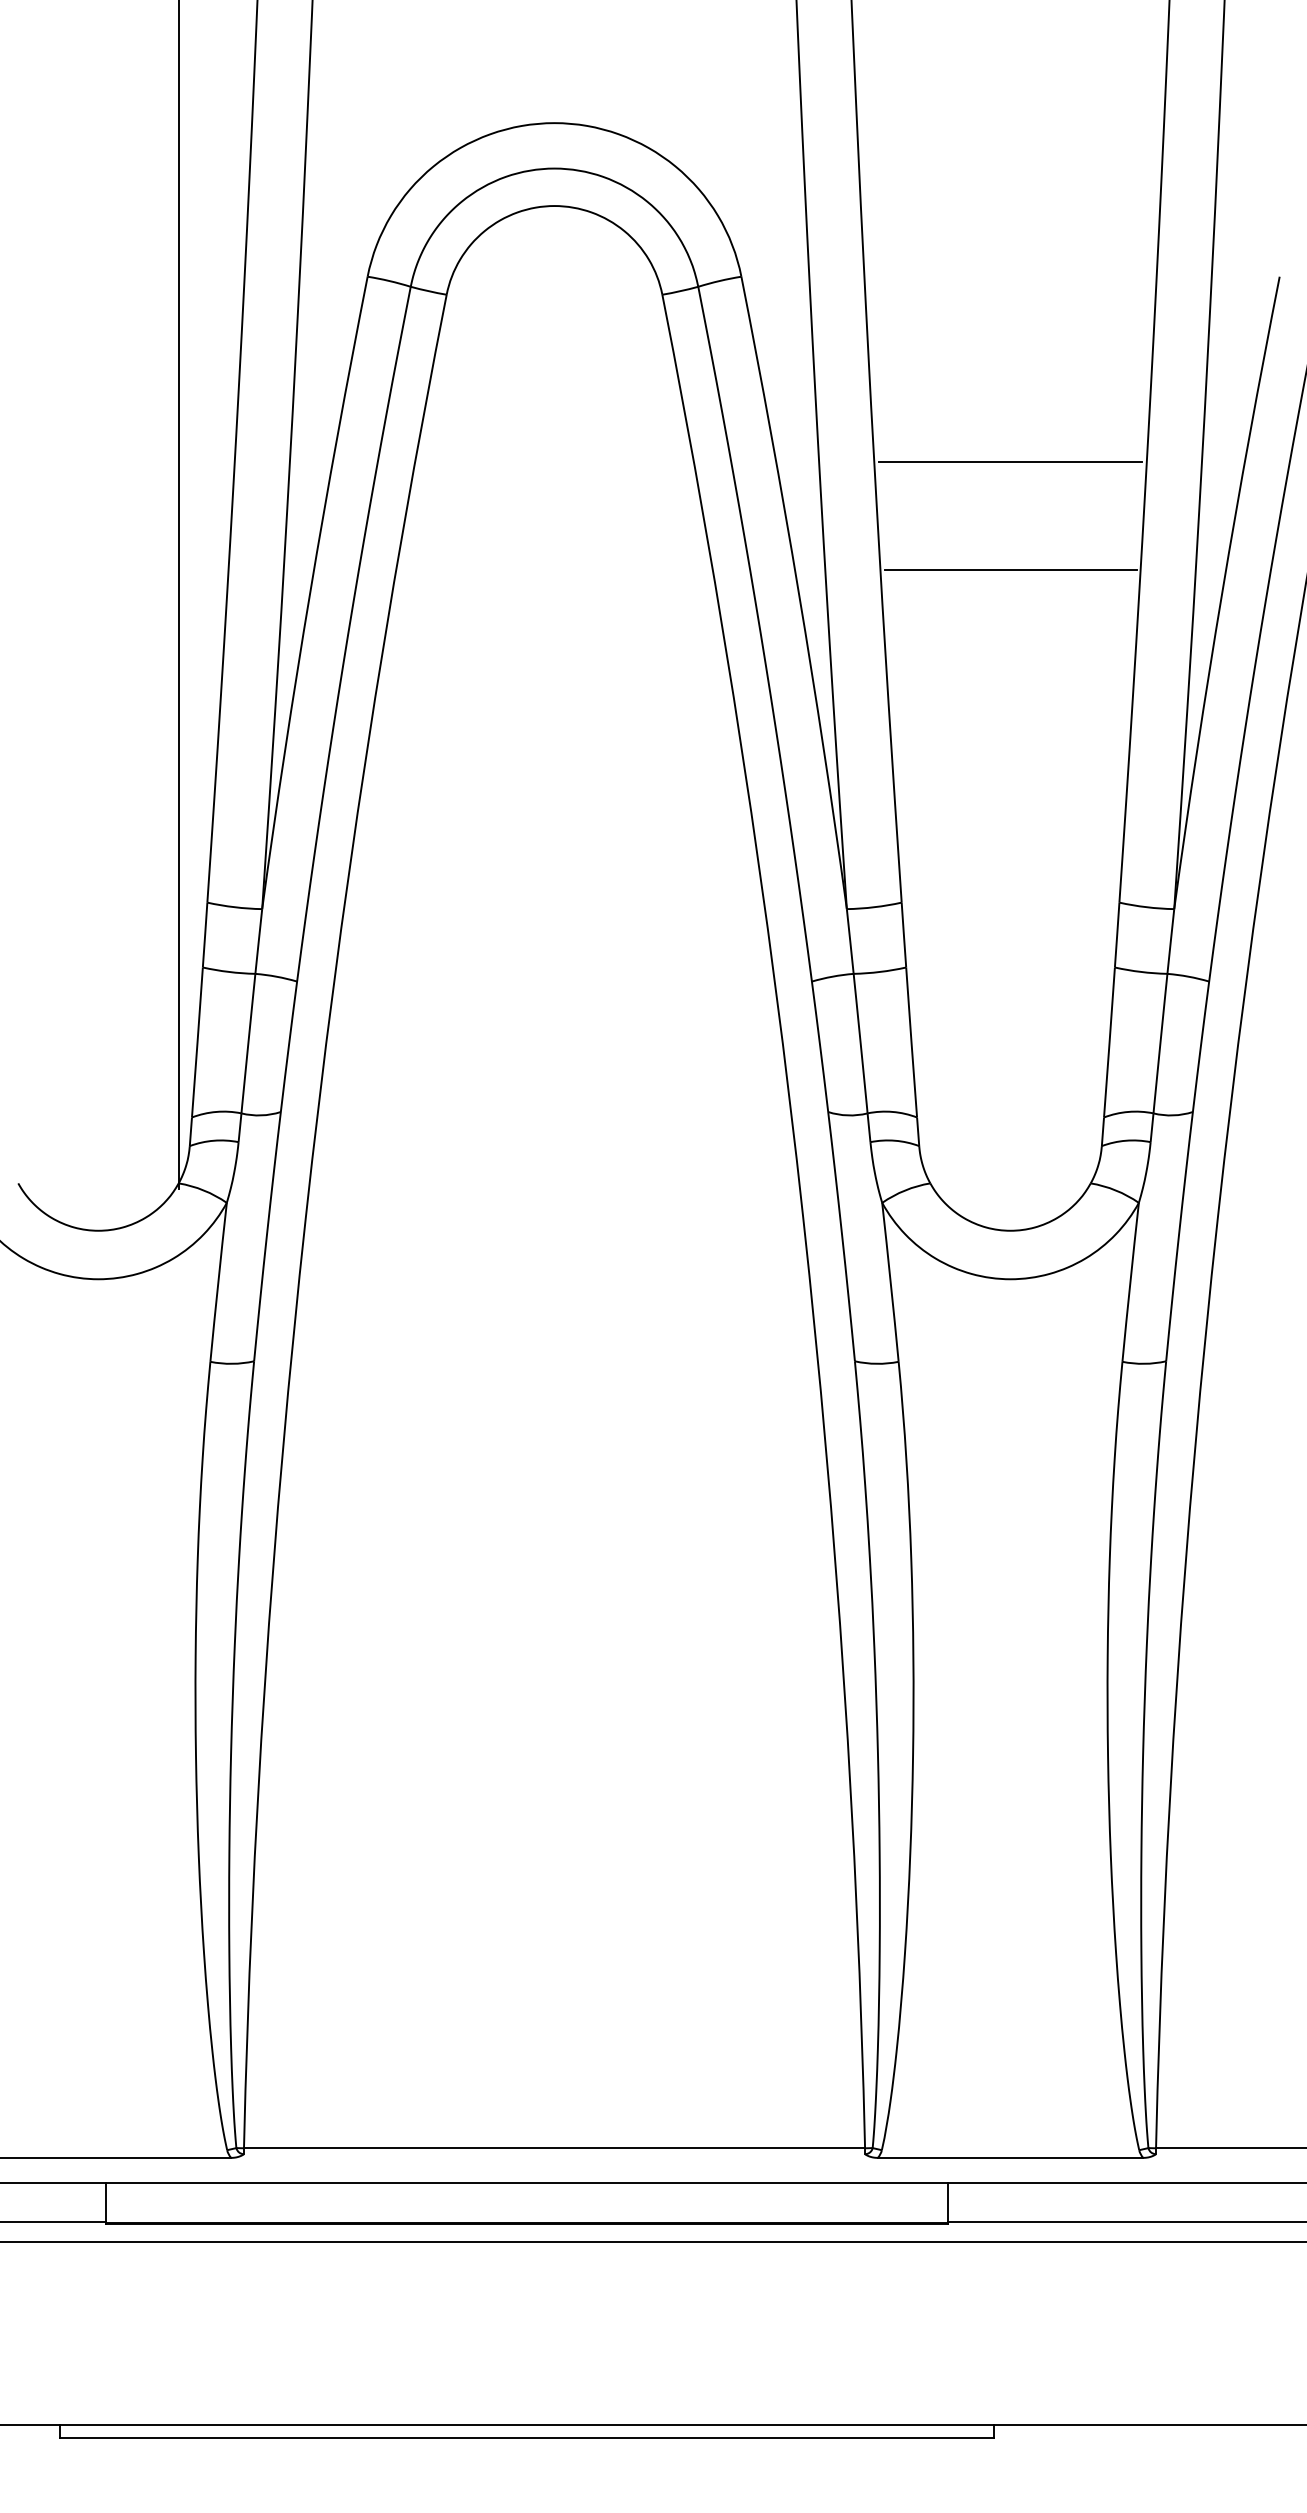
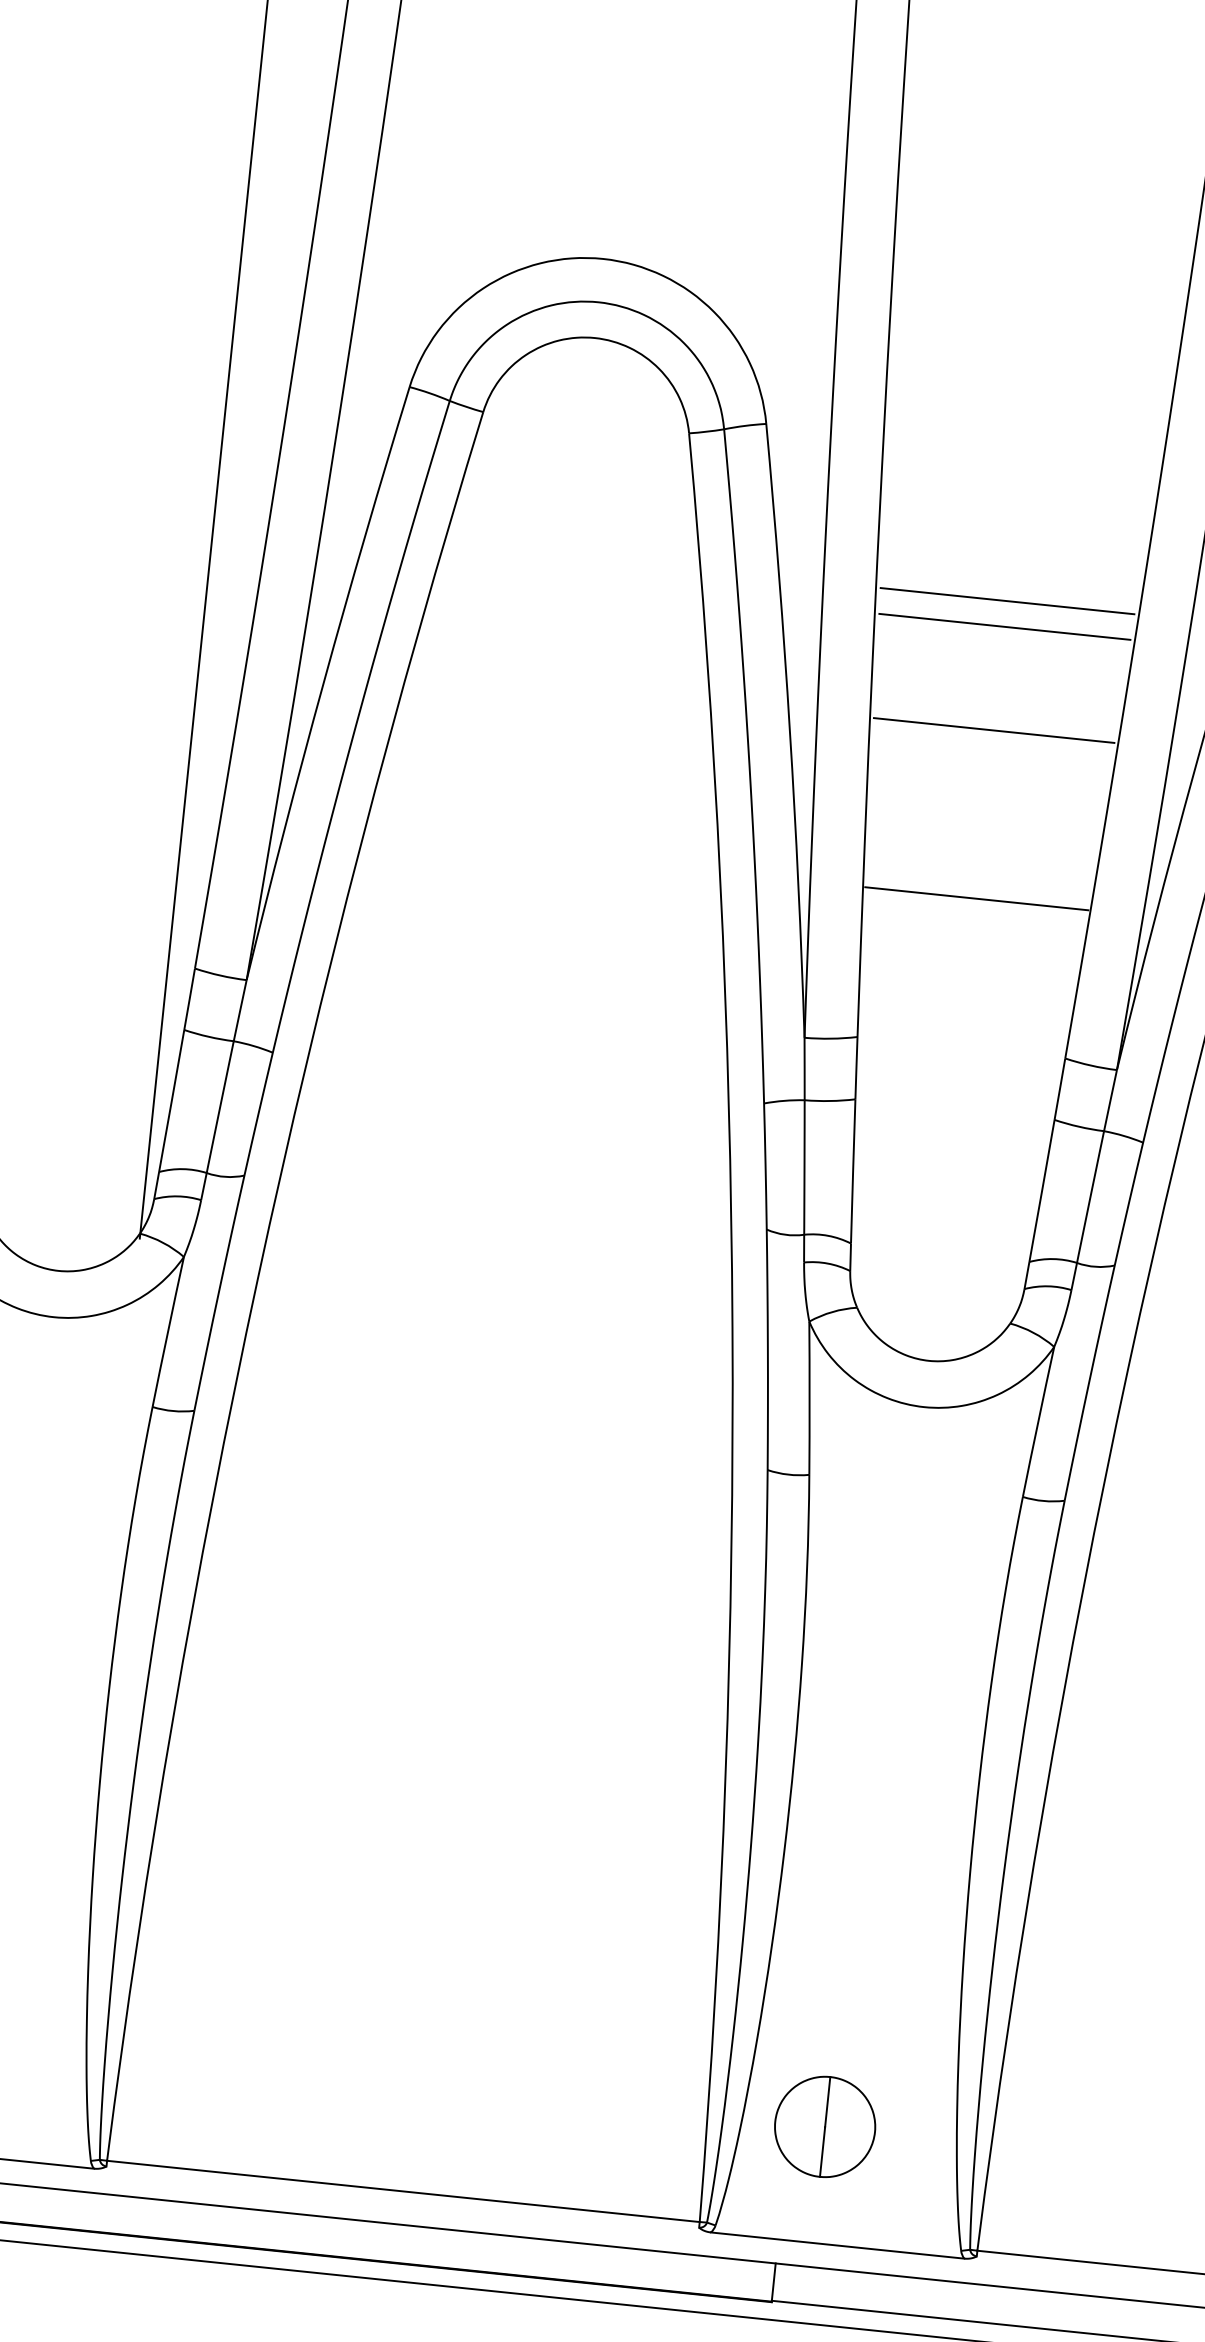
line: (1010, 434) -> (1007, 601), added
line: (1010, 746) -> (976, 898), added
part: (984, 2036) -> (824, 2127), added

